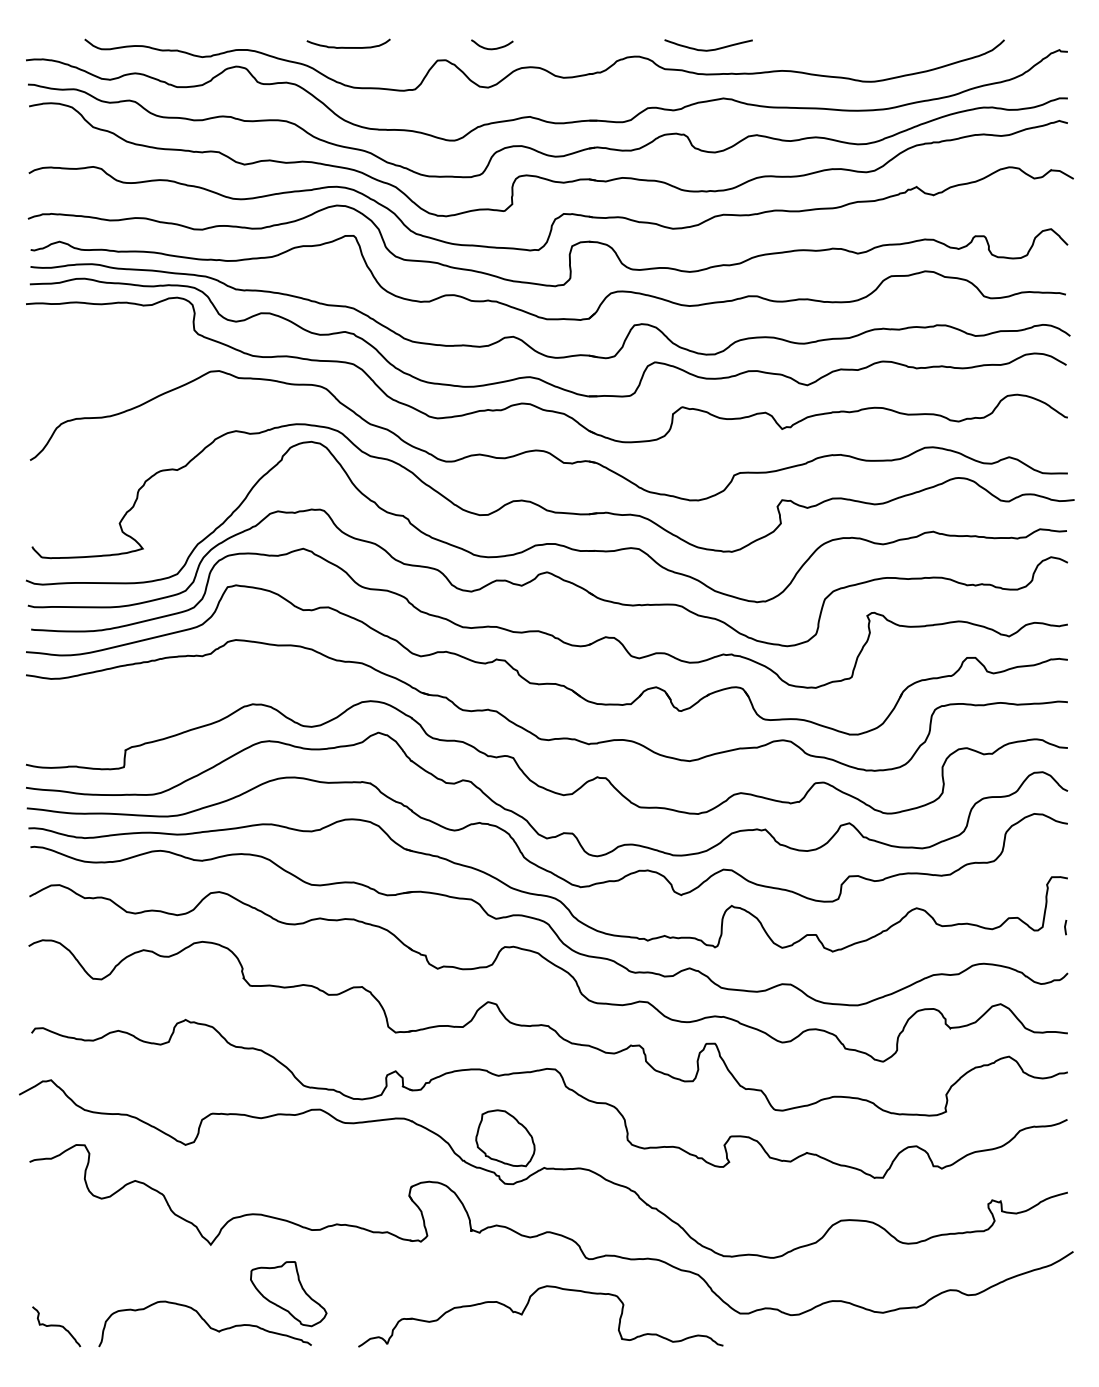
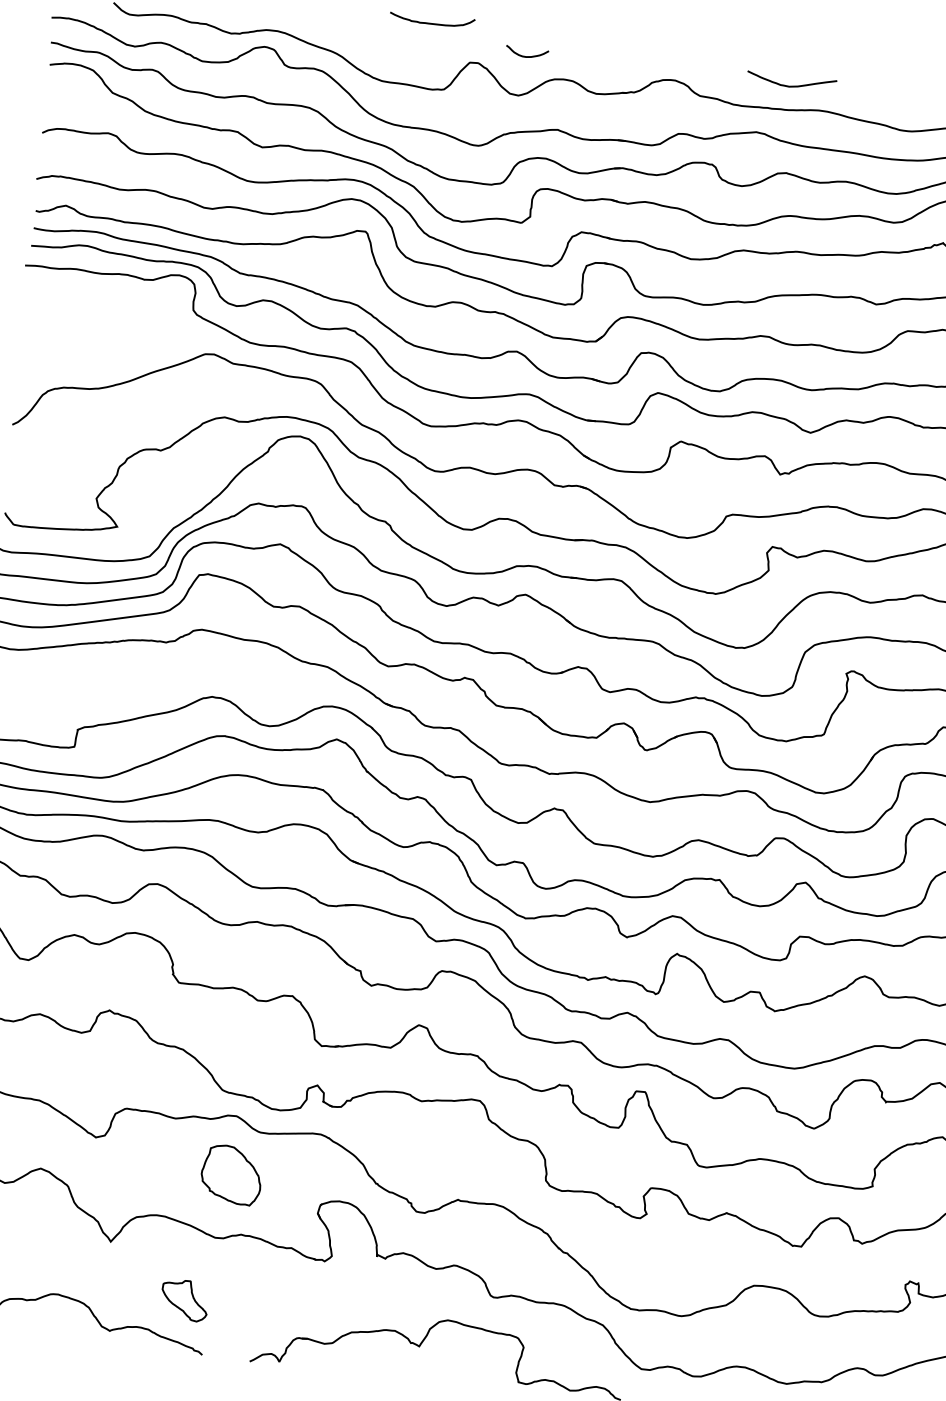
curve: (348, 47) -> (431, 23), moved
curve: (708, 49) -> (791, 85), moved
part: (505, 1138) -> (231, 1175), moved
part: (288, 1294) -> (184, 1300), size x0.6

